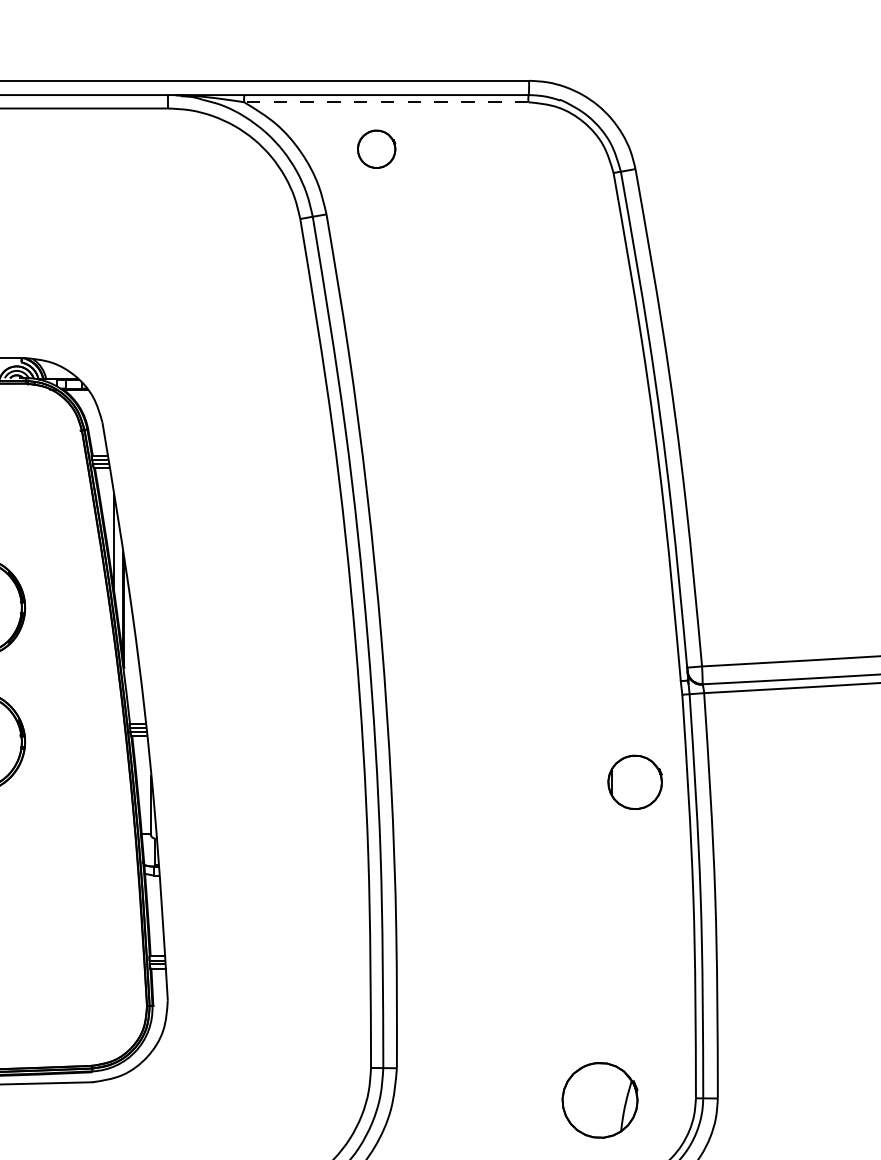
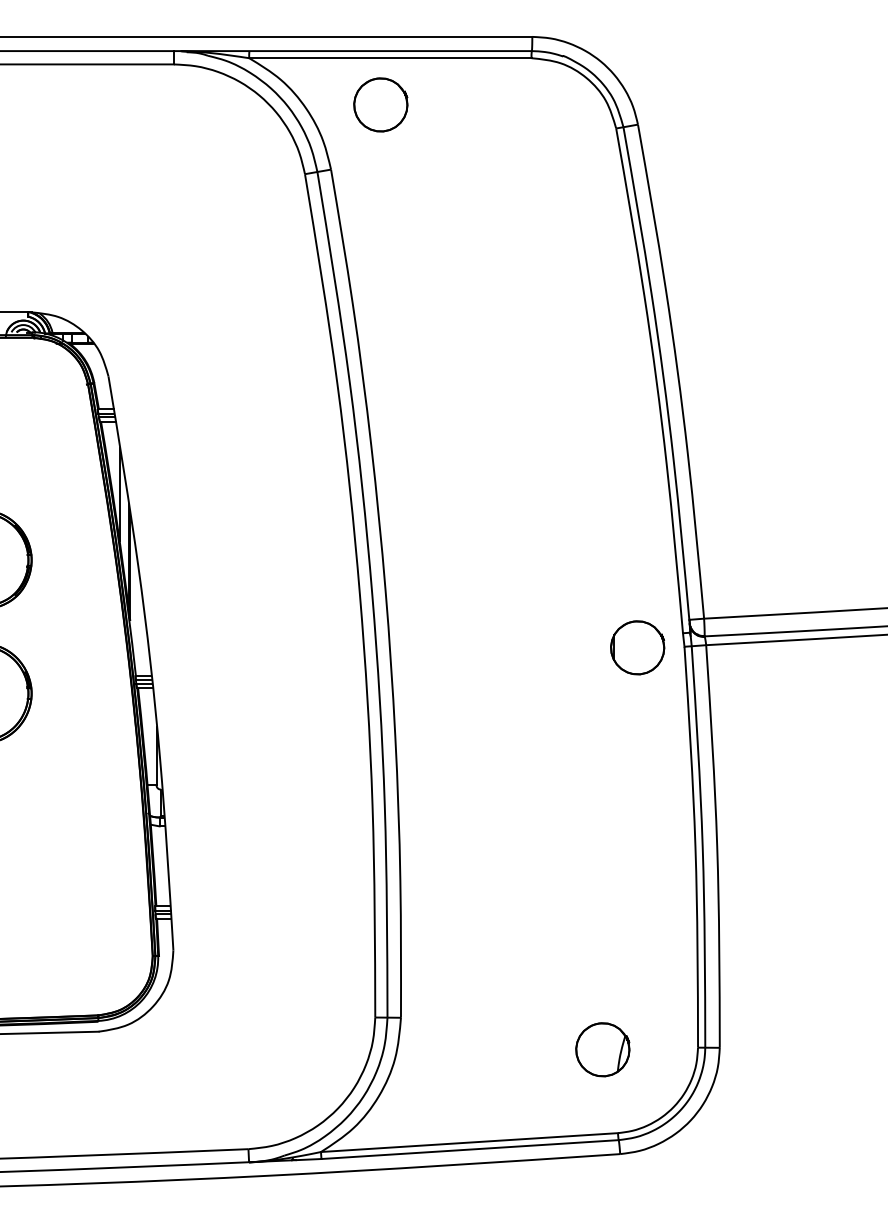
line: (385, 102) -> (389, 58), dashed -> solid
part: (376, 148) -> (380, 104), size x1.43
part: (635, 782) -> (637, 647), moved
part: (599, 1100) -> (602, 1049), size x0.71

